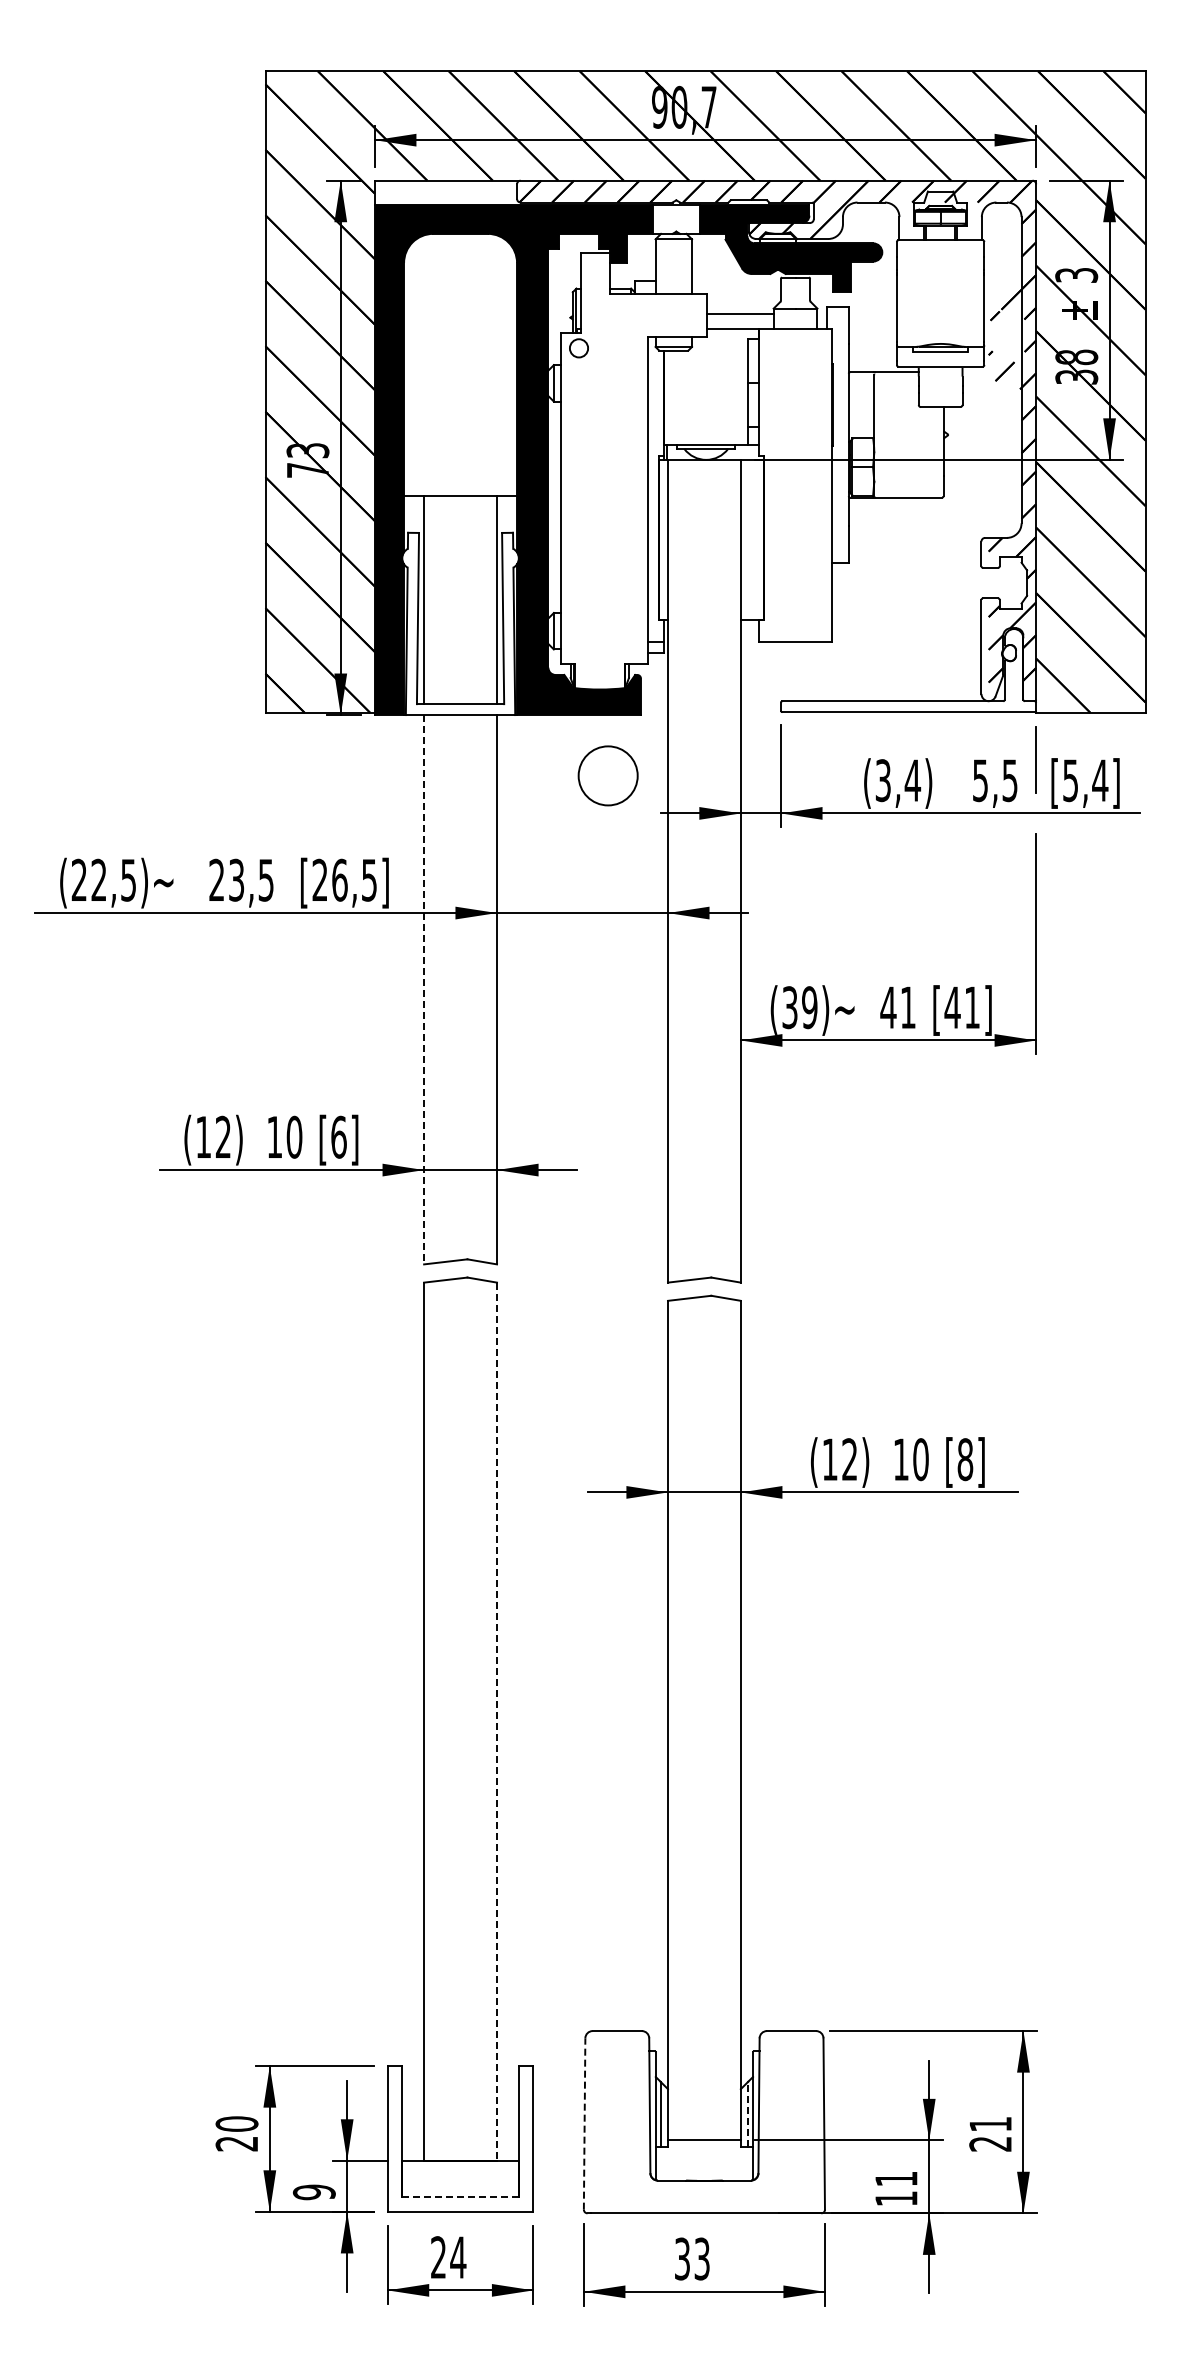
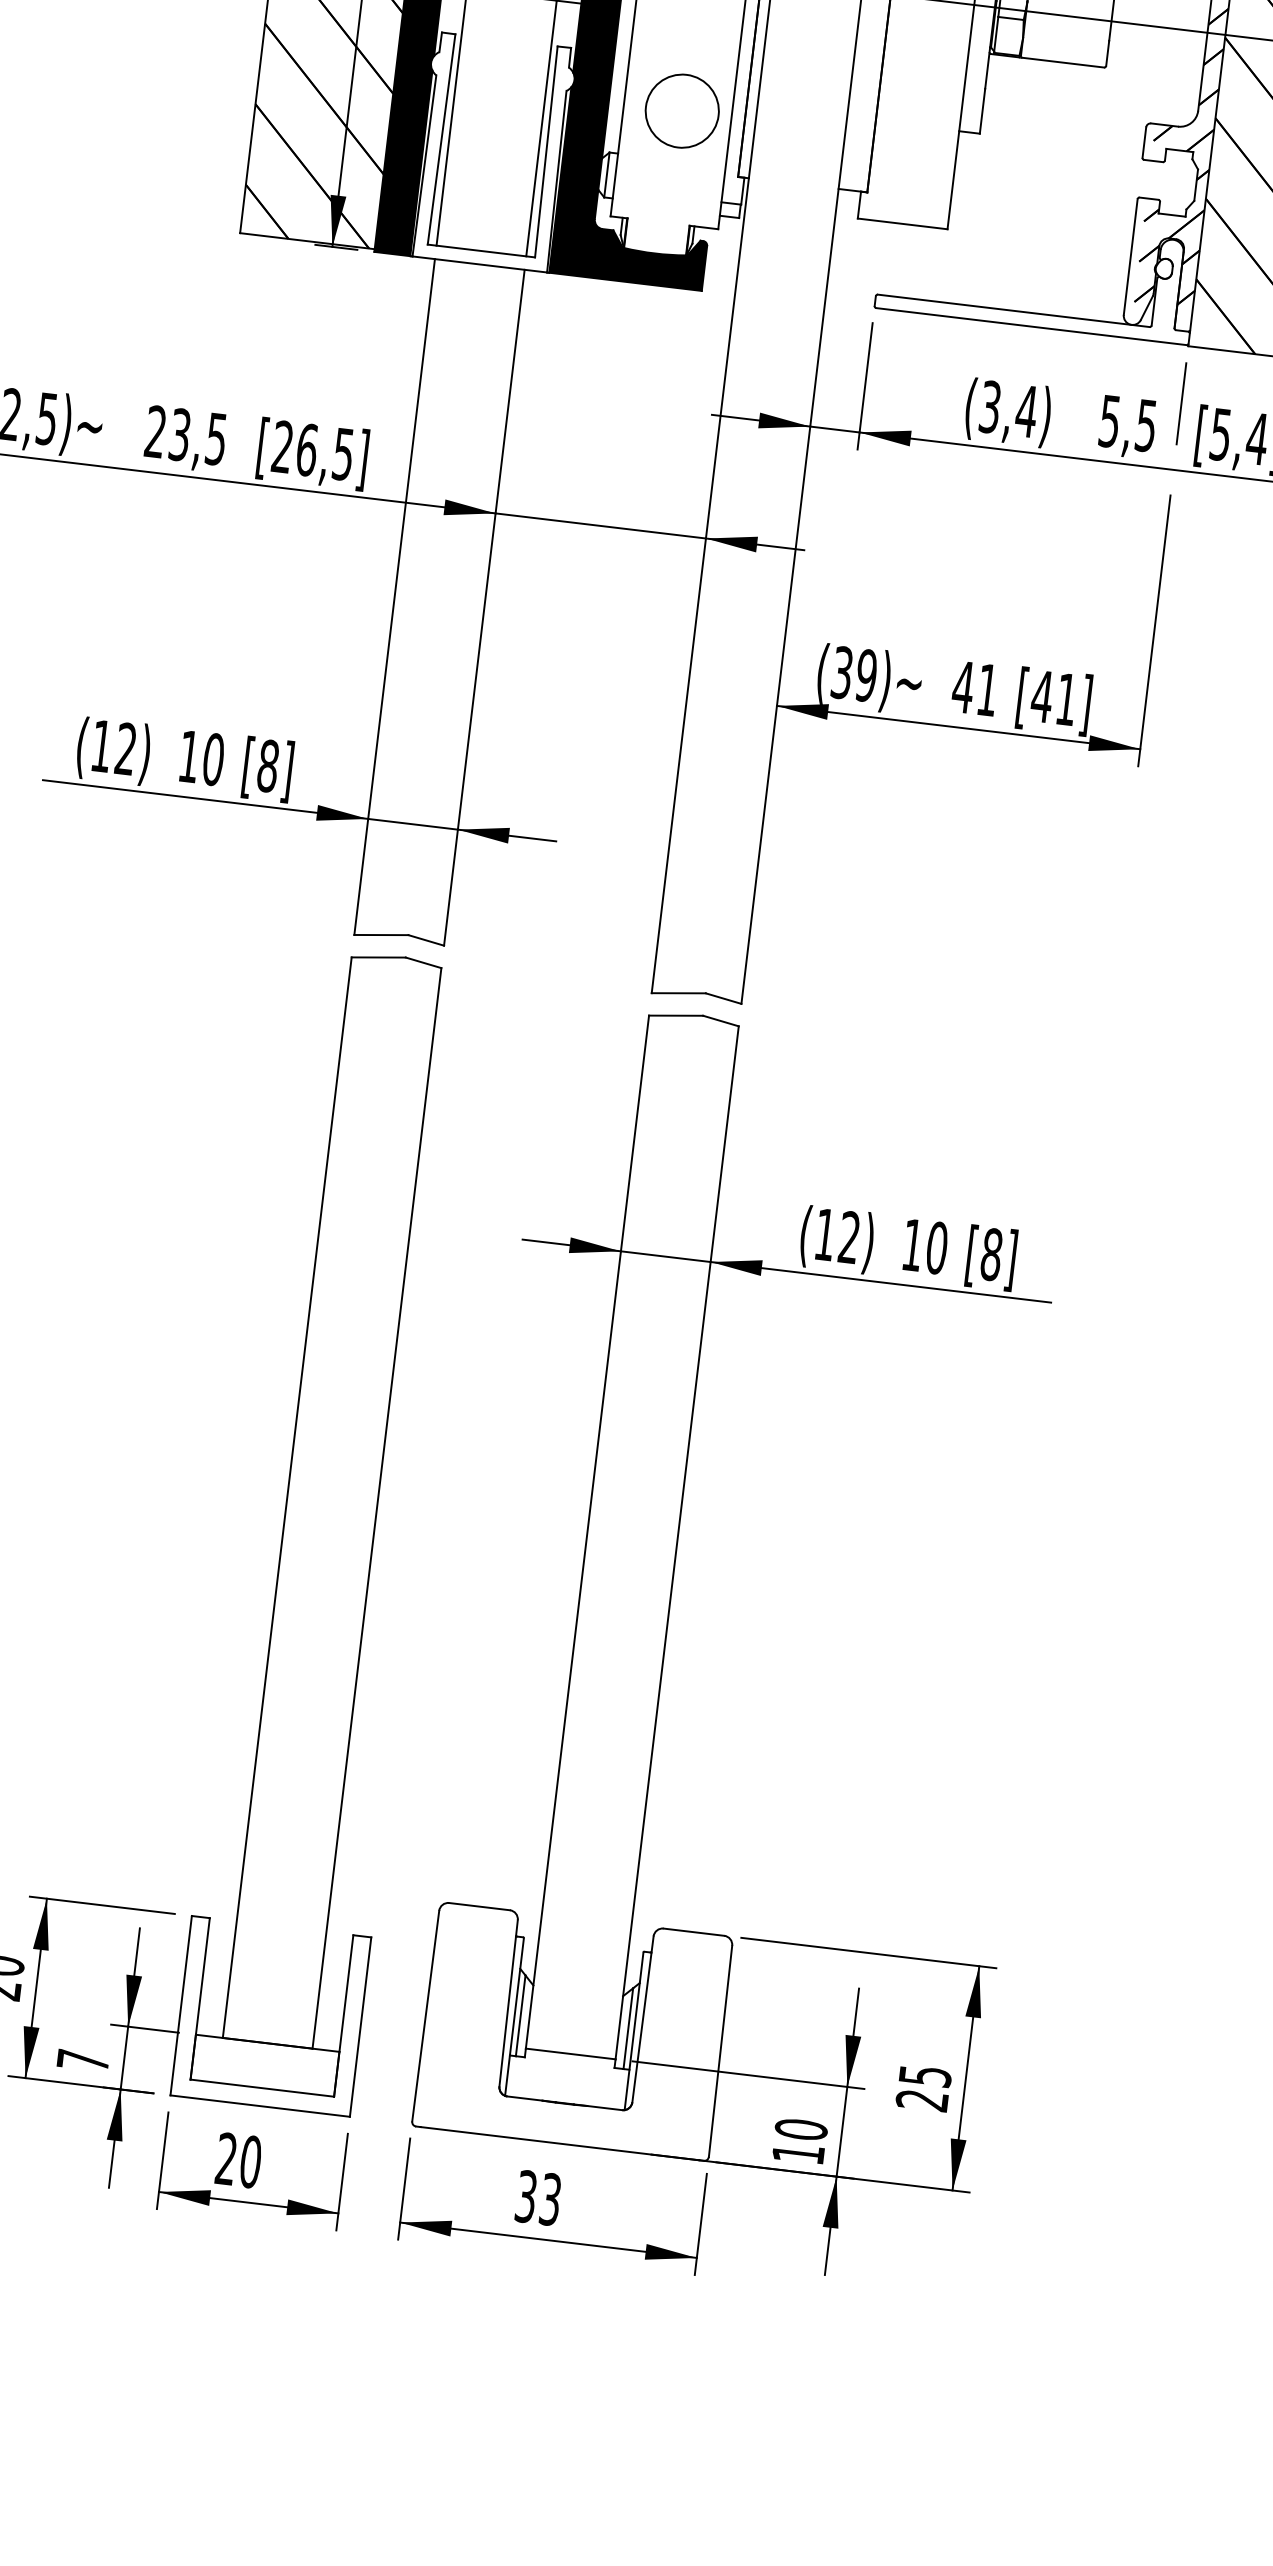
circle: (607, 775) -> (681, 110), moved
line: (424, 989) -> (395, 596), dashed -> solid
text: (338, 1136) -> (267, 765), [6] -> [8]
line: (497, 1722) -> (377, 1509), dashed -> solid
line: (748, 2114) -> (628, 2028), dashed -> solid
line: (584, 2123) -> (425, 2015), dashed -> solid
text: (990, 2124) -> (925, 2076), 21 -> 25
text: (896, 2178) -> (801, 2128), 11 -> 10
text: (313, 2192) -> (82, 2060), 9 -> 7
line: (461, 2197) -> (263, 2088), dashed -> solid
text: (458, 2257) -> (250, 2161), 24 -> 20

